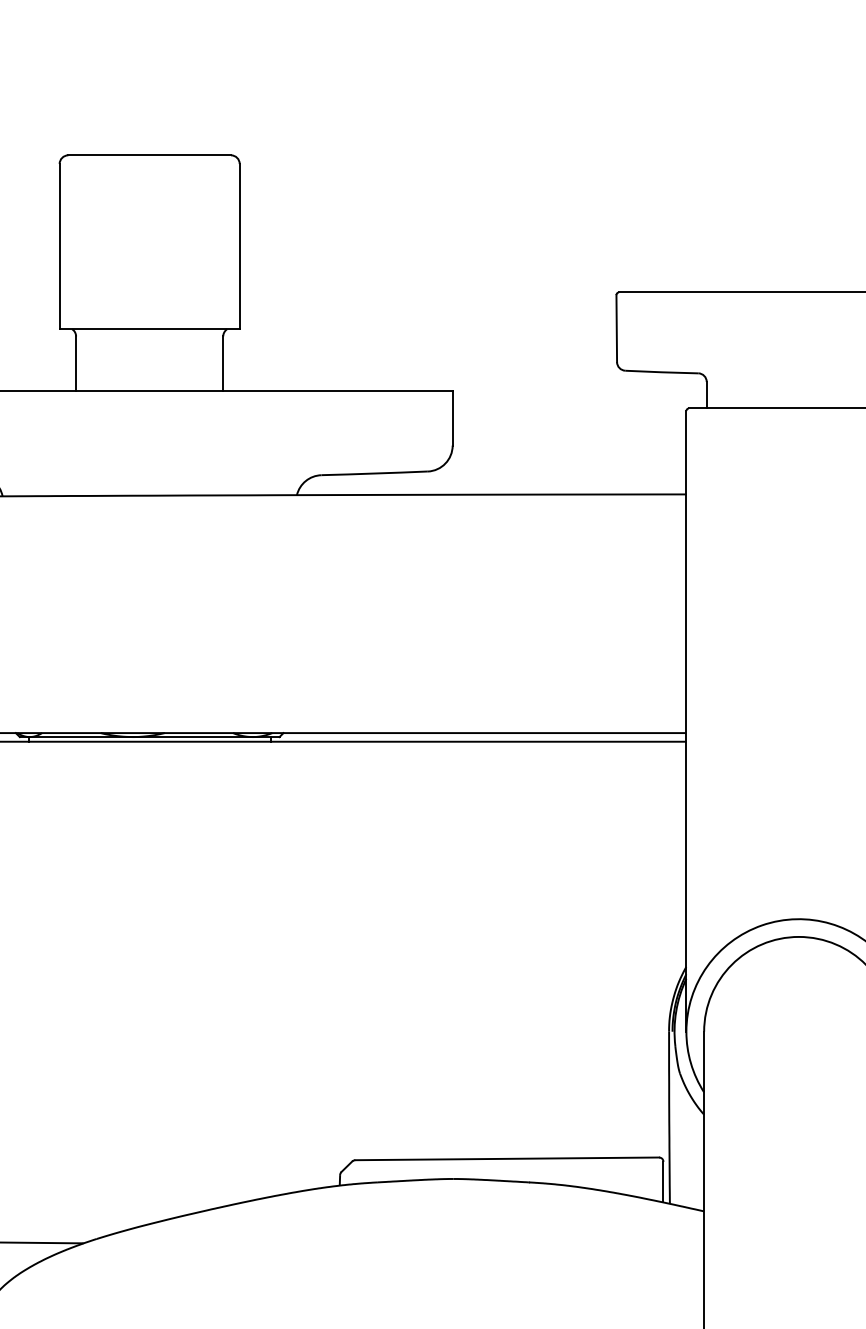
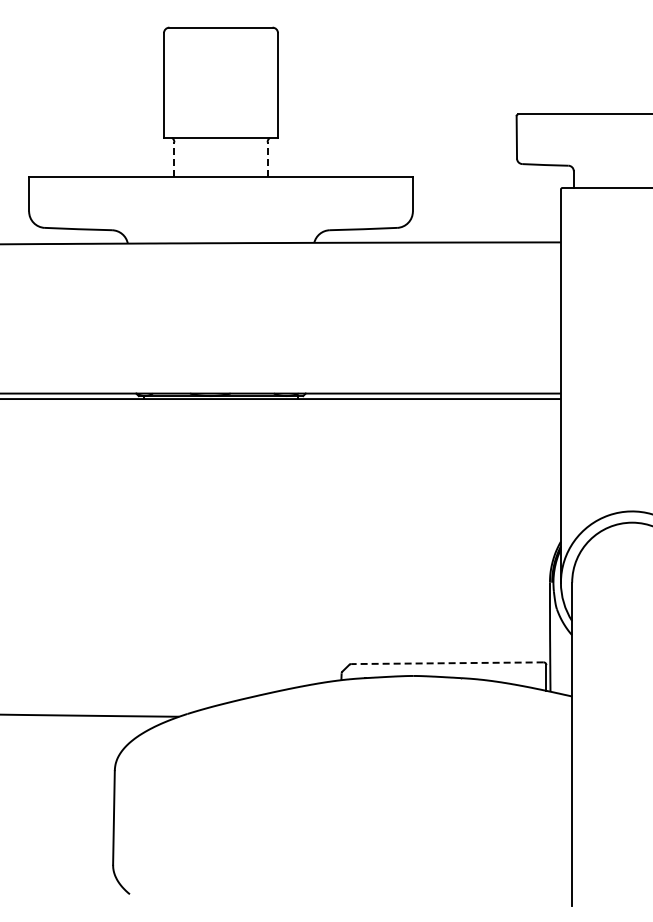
line: (76, 361) -> (174, 158), solid -> dashed
line: (223, 361) -> (267, 158), solid -> dashed
line: (505, 1159) -> (446, 663), solid -> dashed

